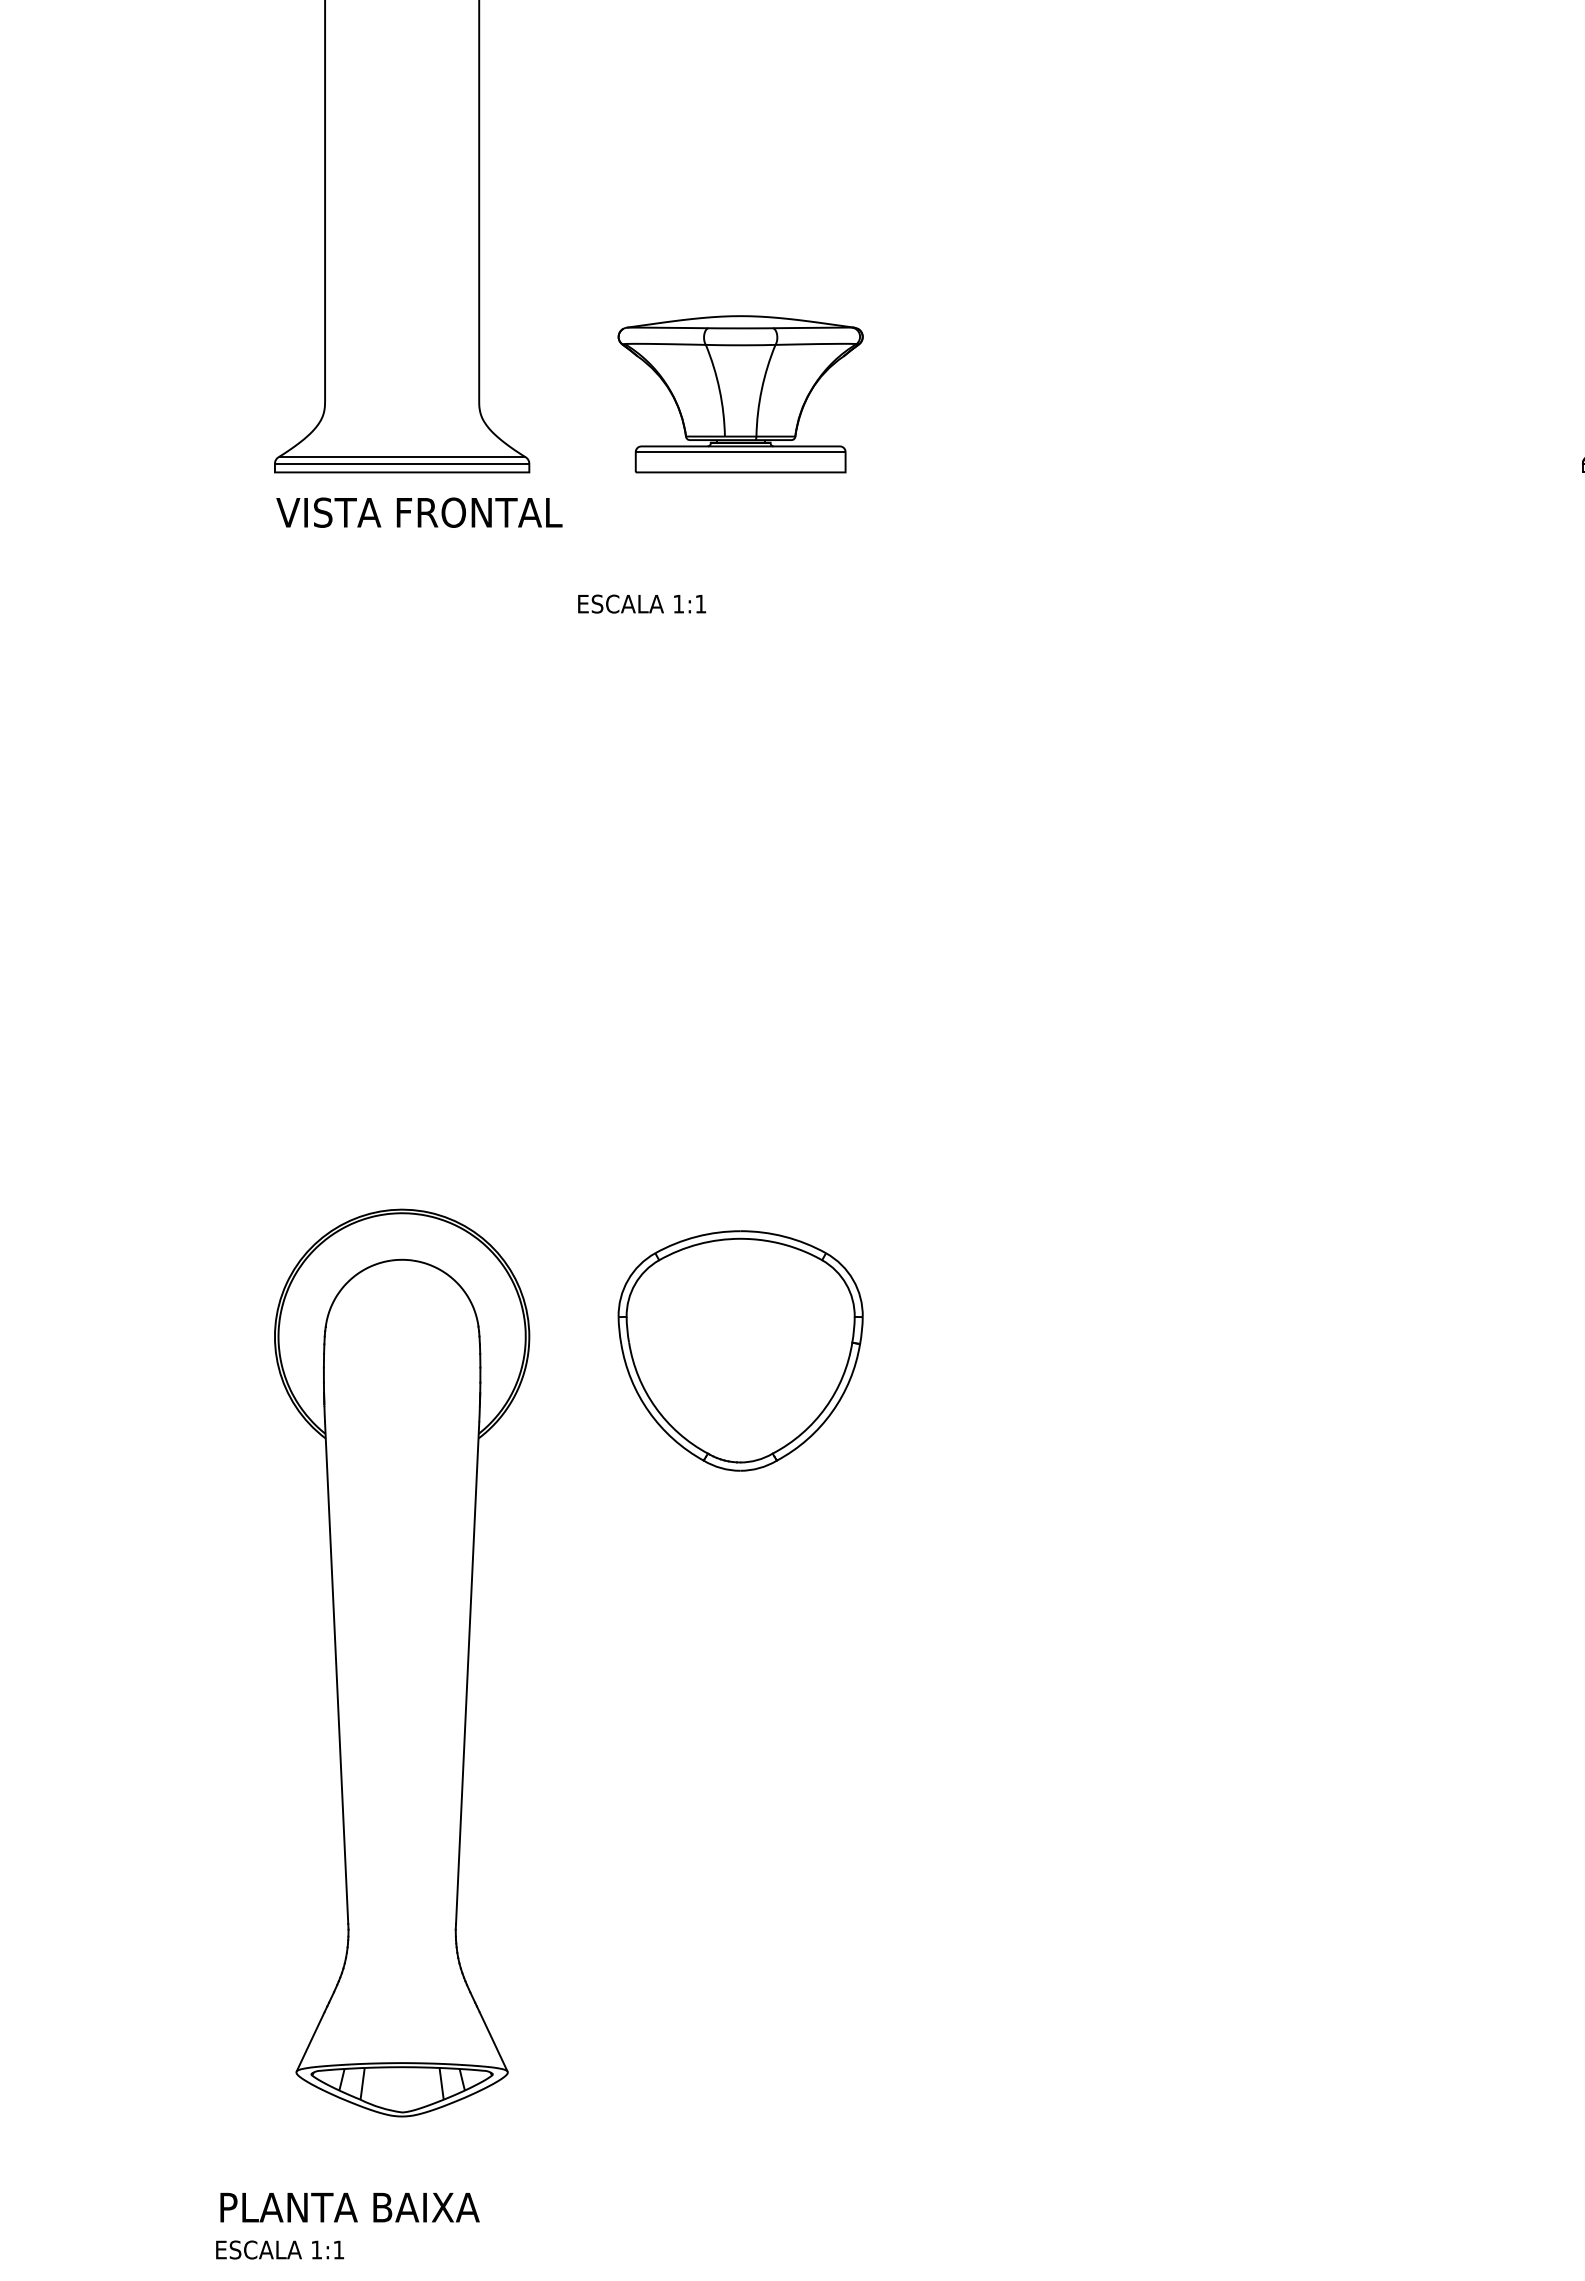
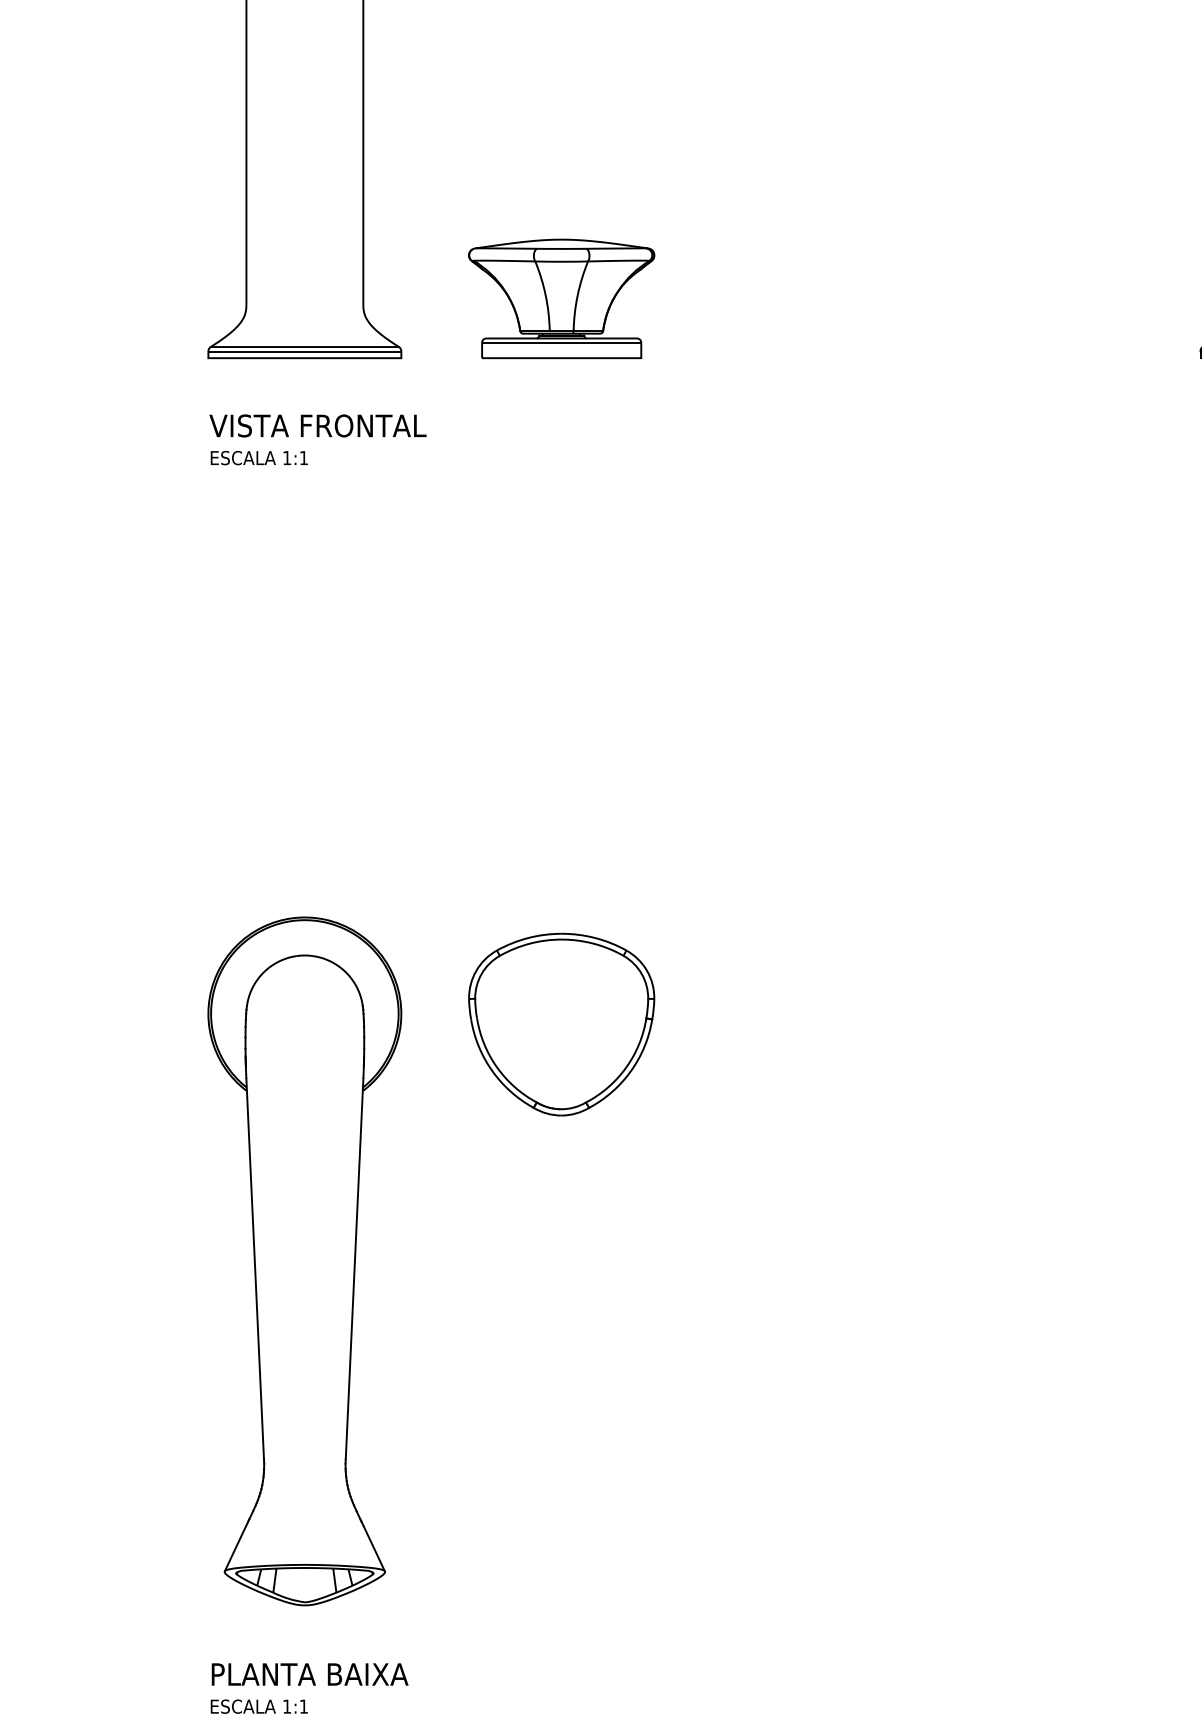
text: (419, 512) -> (318, 425), moved
text: (641, 603) -> (258, 457), moved
text: (349, 2207) -> (309, 1674), moved
text: (279, 2249) -> (258, 1706), moved

